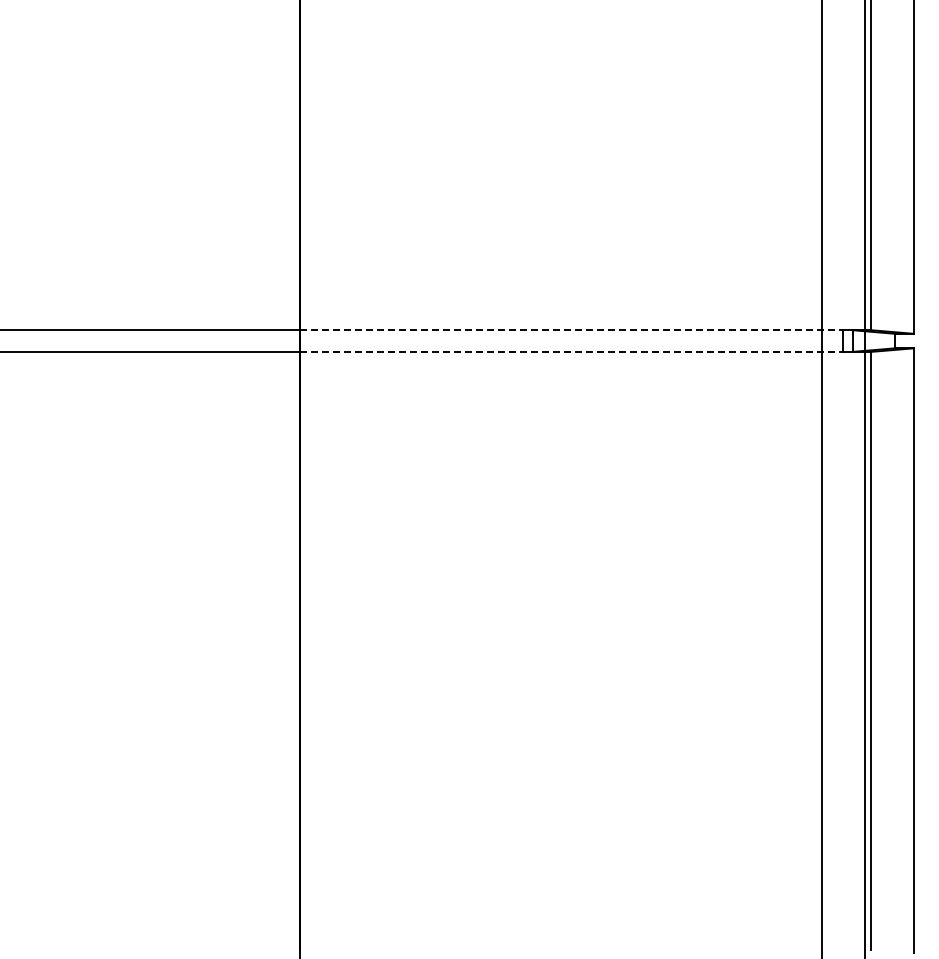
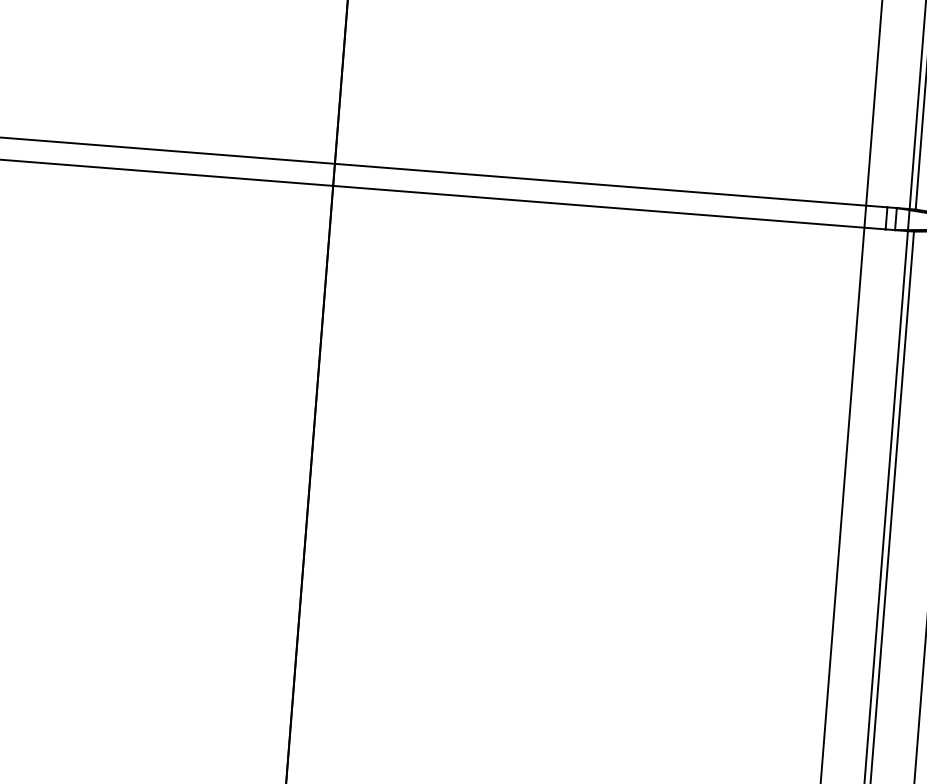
line: (572, 330) -> (611, 185), dashed -> solid
line: (572, 351) -> (610, 207), dashed -> solid

